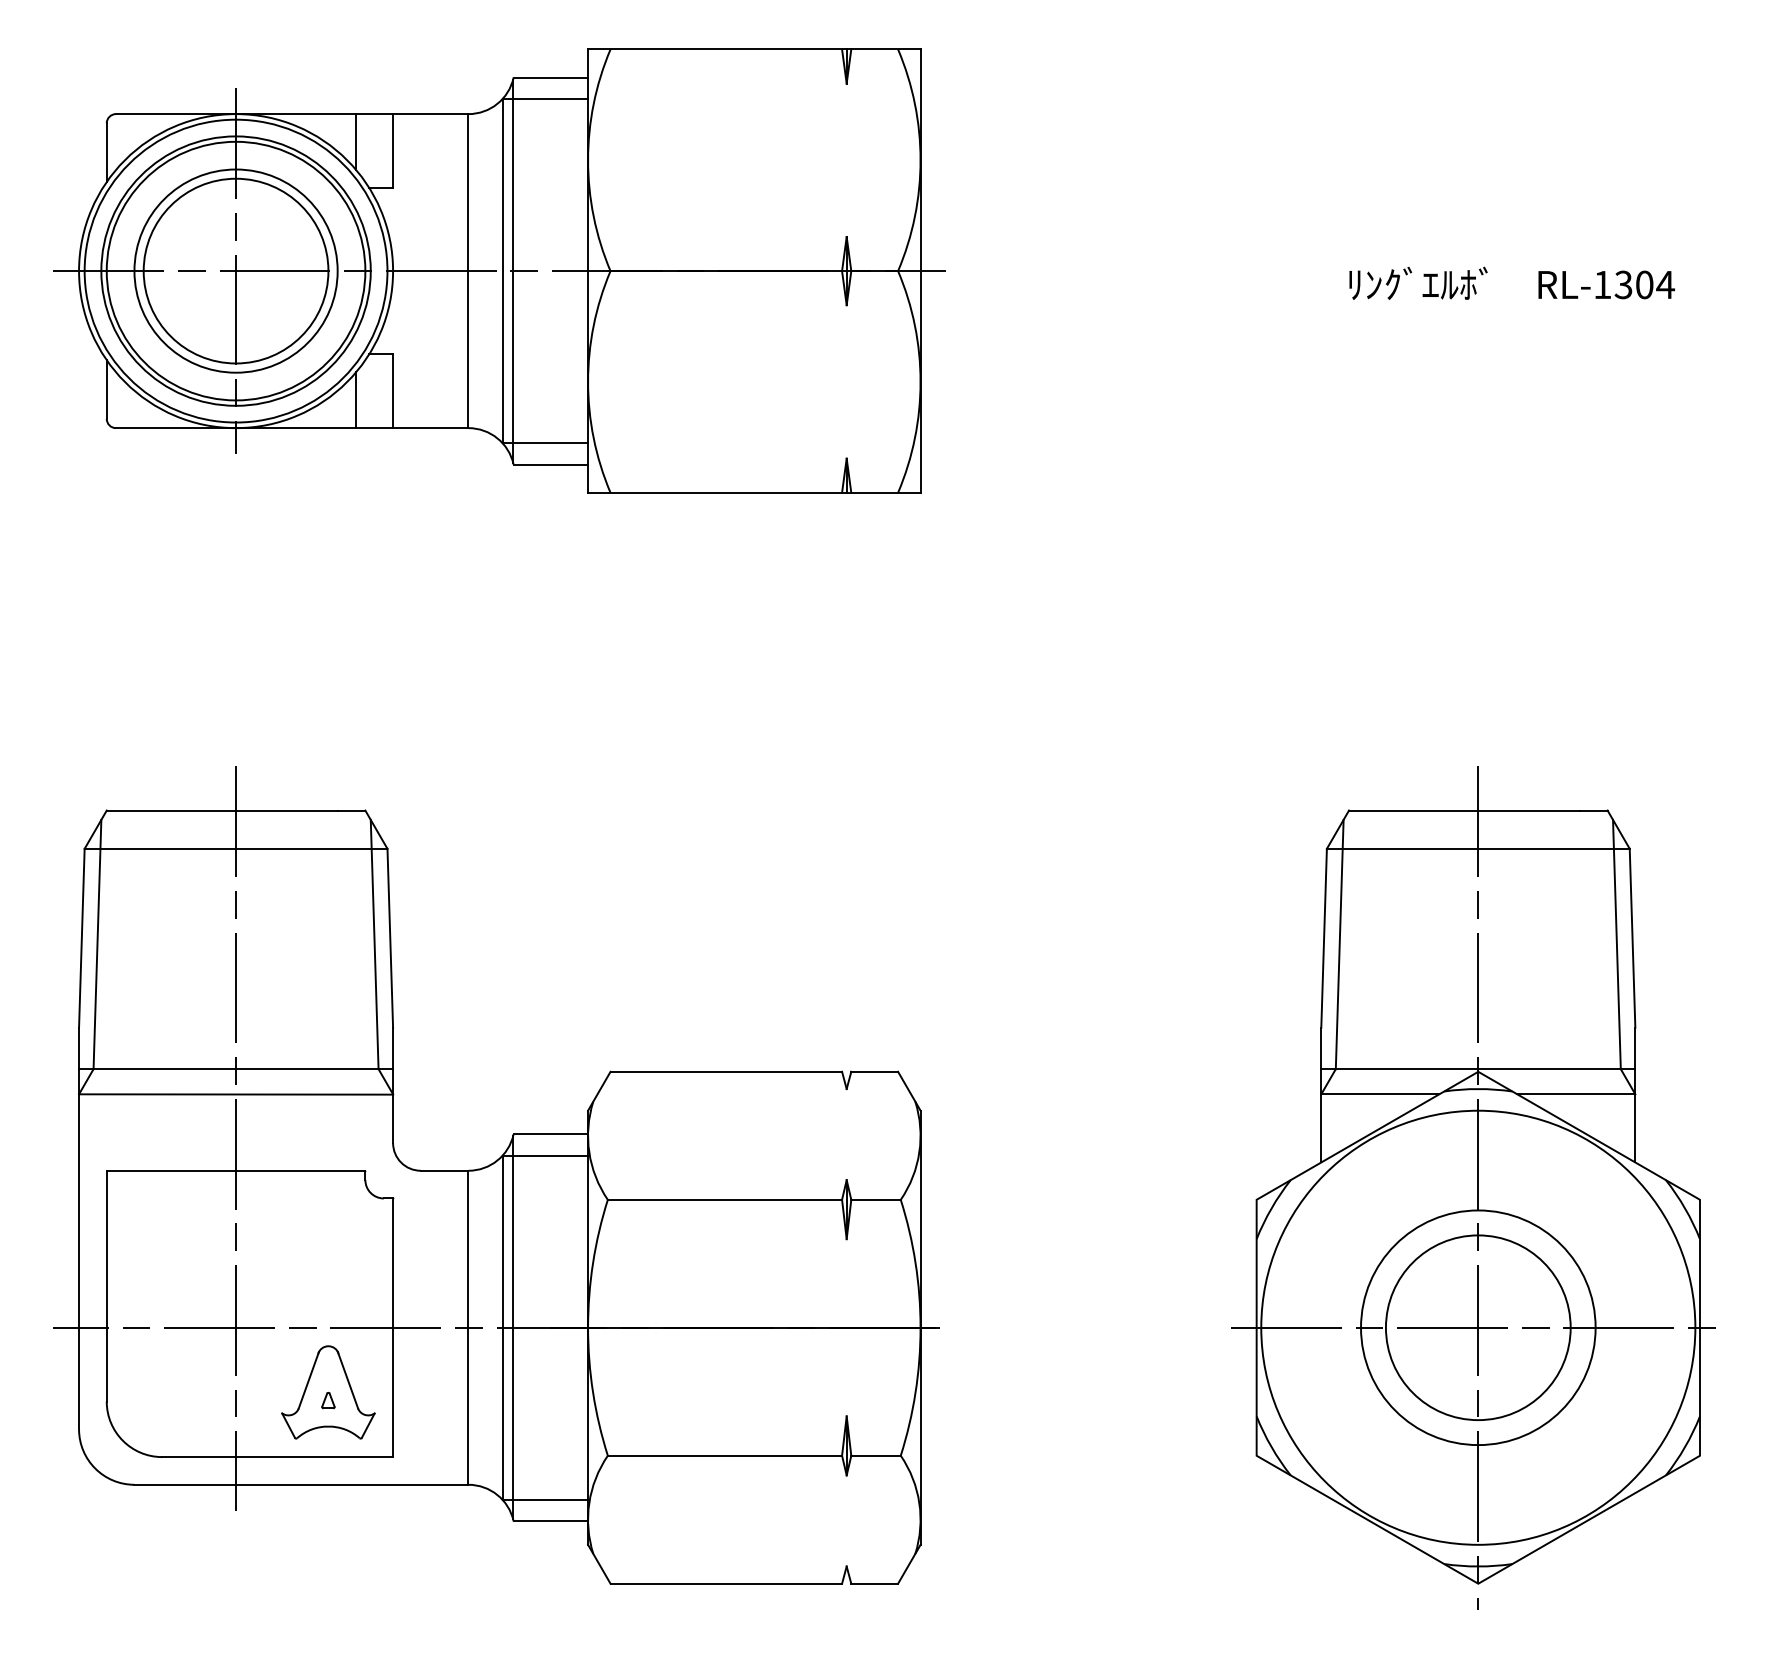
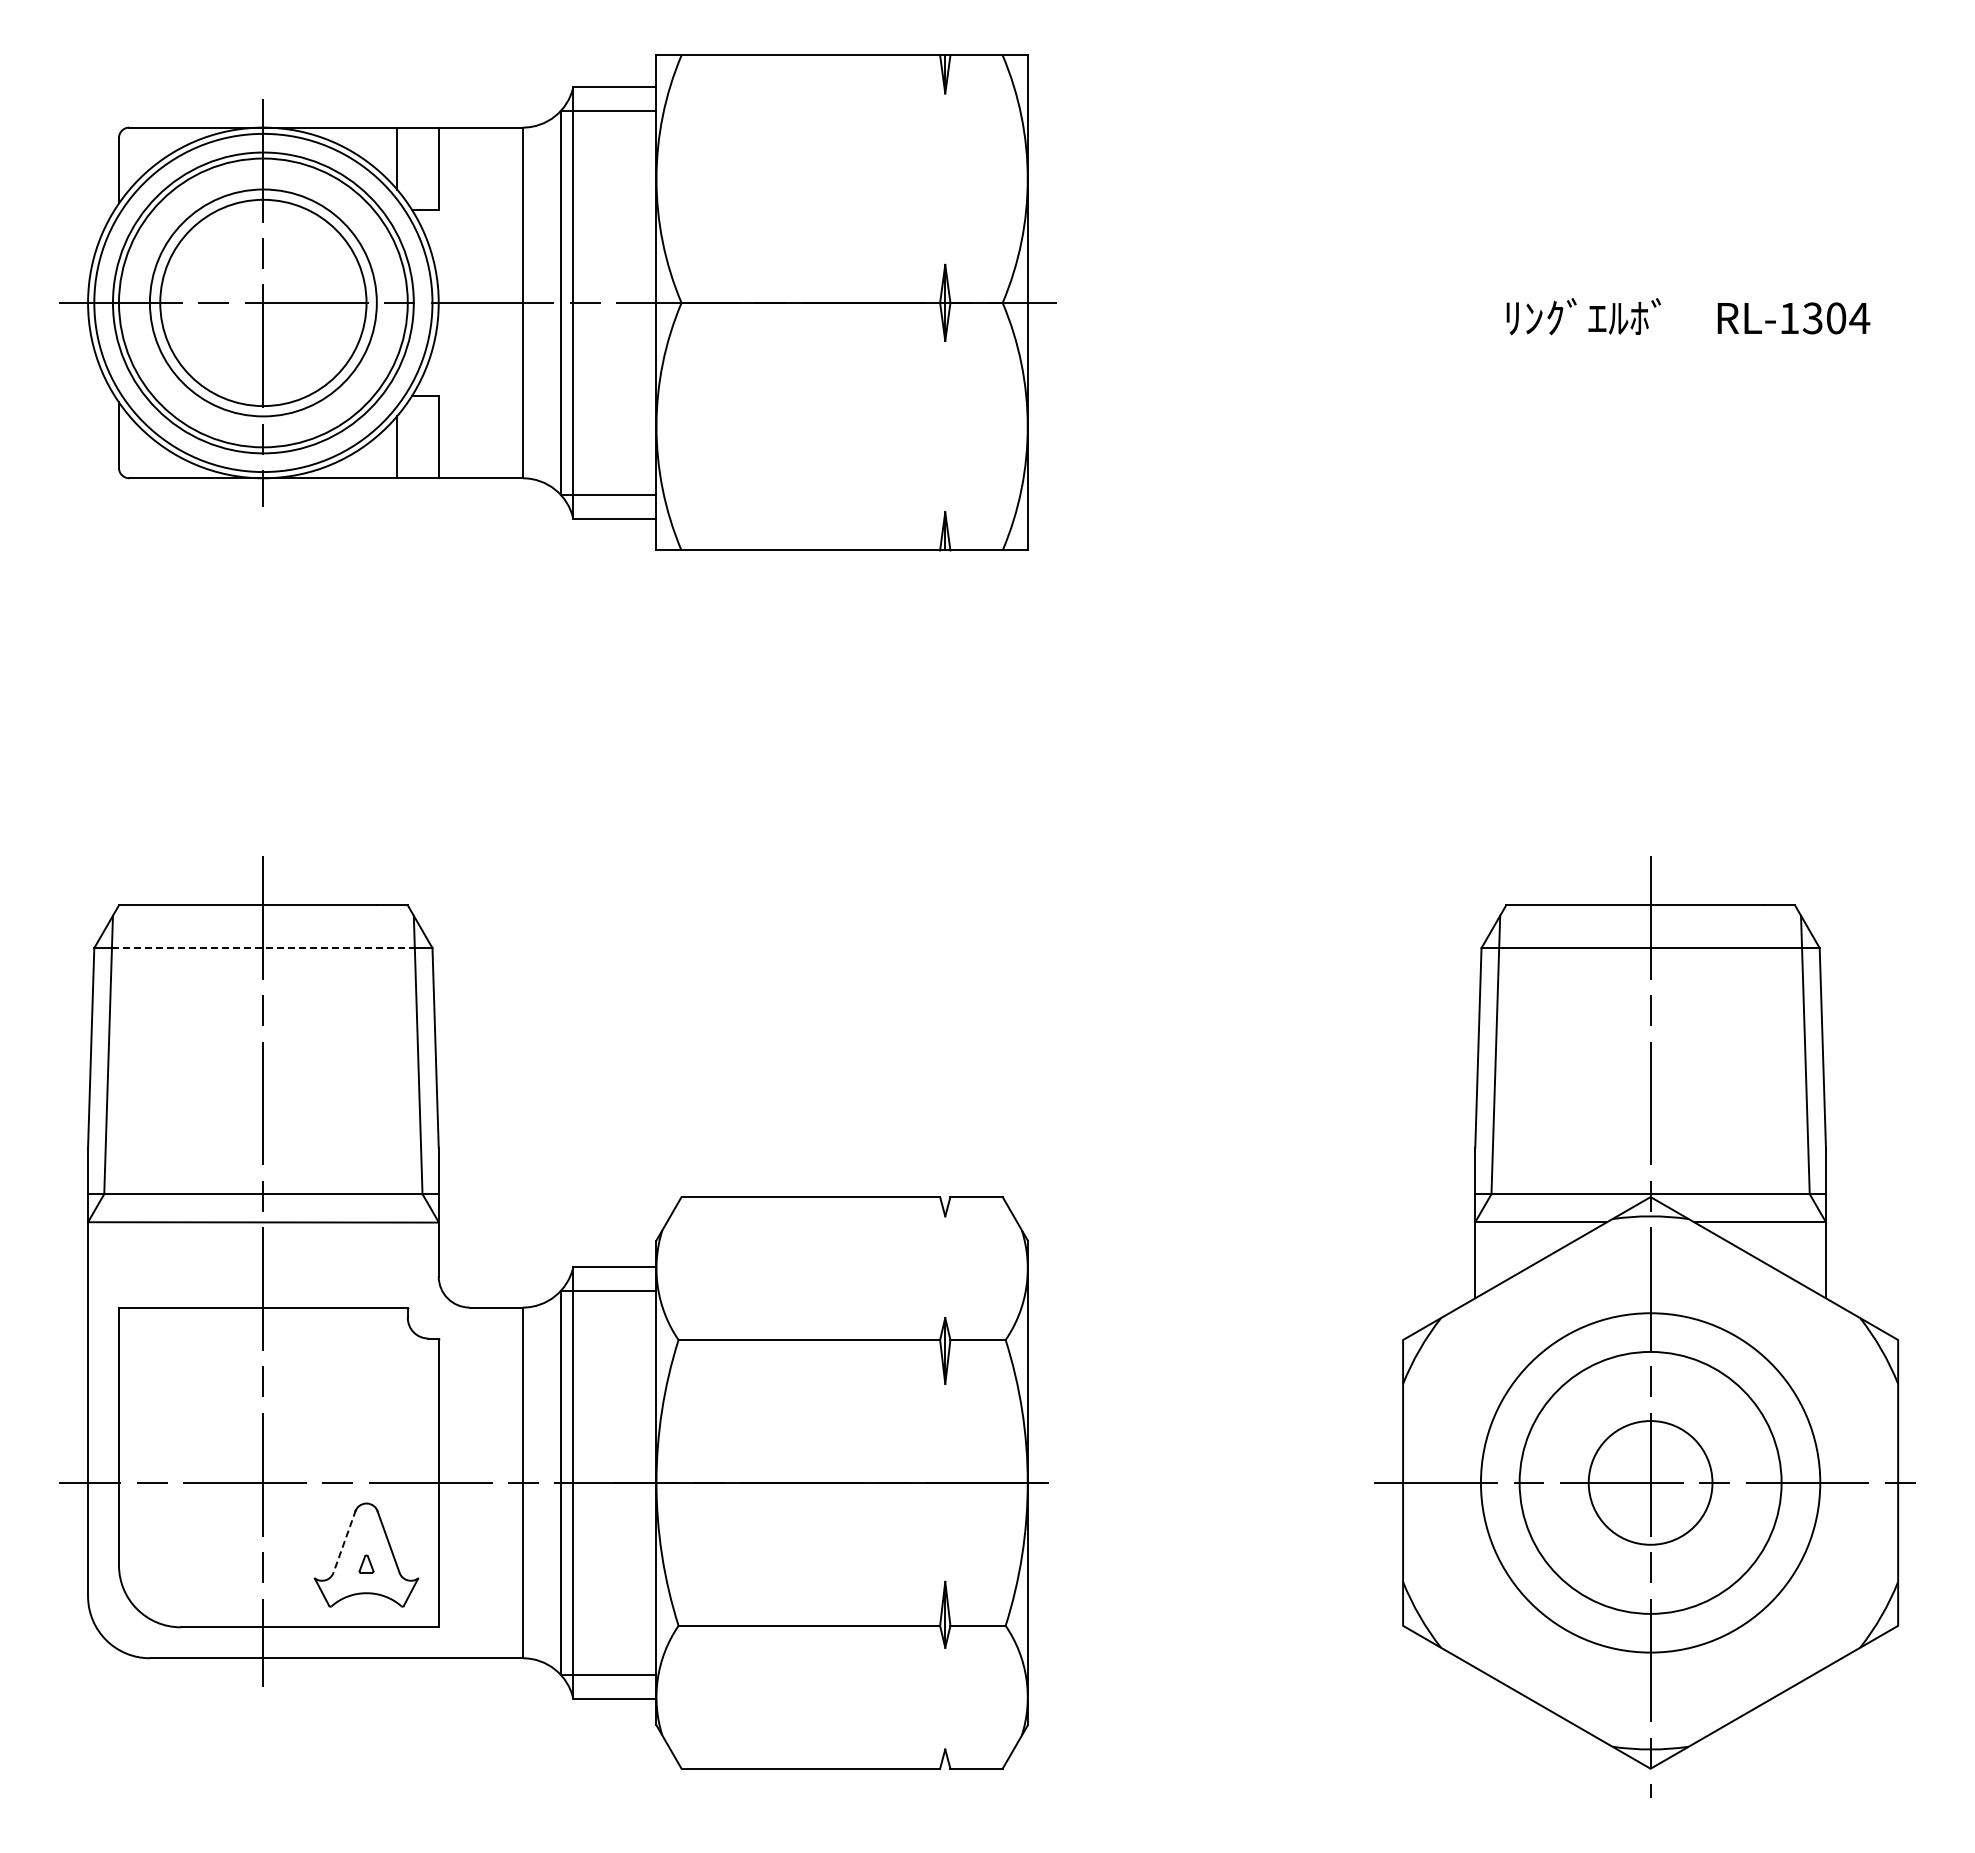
line: (236, 849) -> (263, 948), solid -> dashed
circle: (1478, 1327) -> (1650, 1482), size x0.6
circle: (1478, 1327) -> (1650, 1482), size x0.7
line: (308, 1380) -> (344, 1541), solid -> dashed

